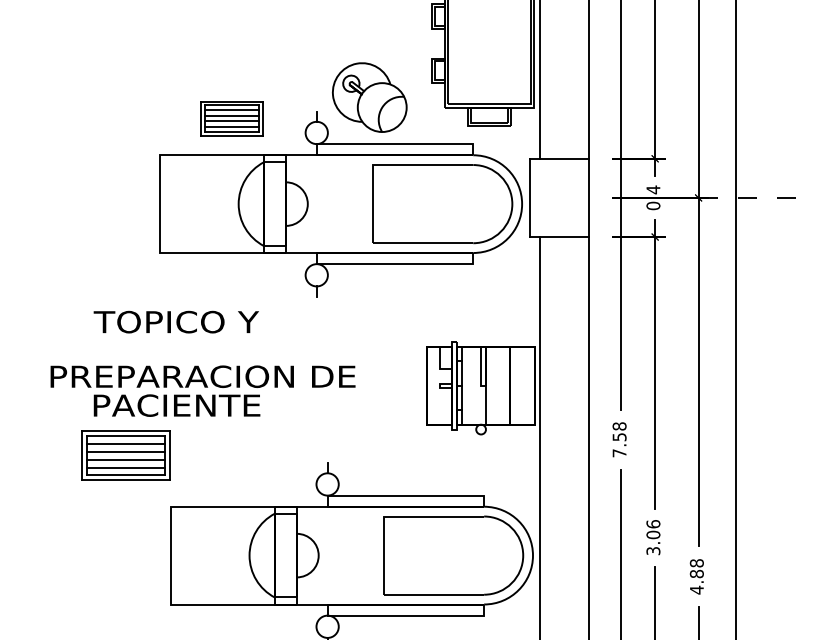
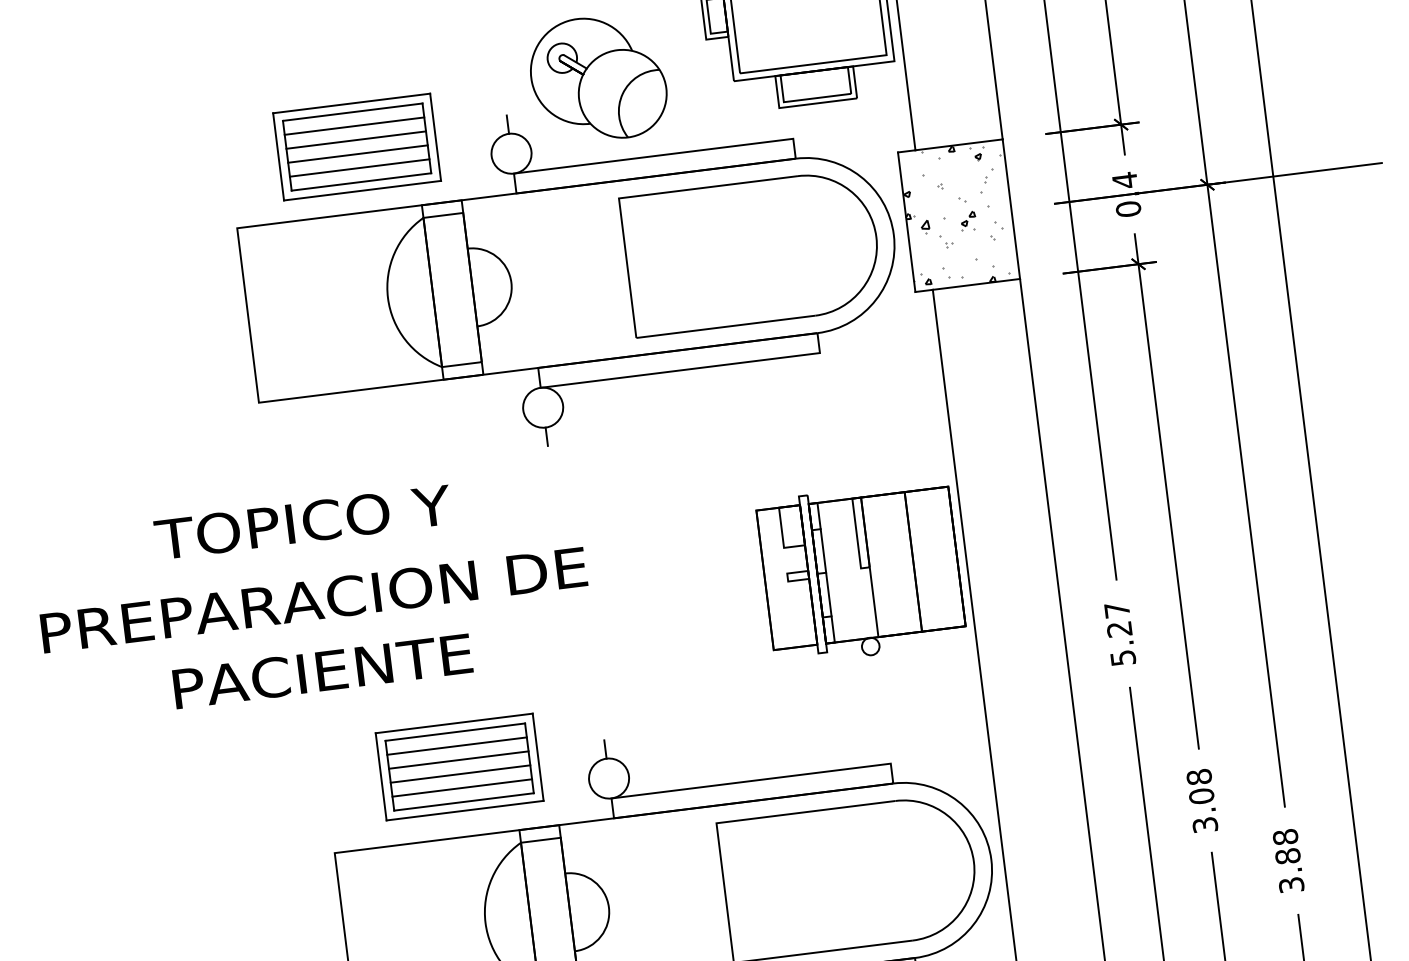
part: (231, 118) -> (356, 146), size x1.43
line: (747, 197) -> (1294, 173), dashed -> solid
hatch: (557, 198) -> (955, 217), added
text: (202, 376) -> (312, 599), moved
text: (619, 439) -> (1119, 633), 7.58 -> 5.27
part: (125, 455) -> (458, 766), moved
text: (653, 524) -> (1199, 777), 3.06 -> 3.08
text: (696, 589) -> (1290, 884), 4.88 -> 3.88

